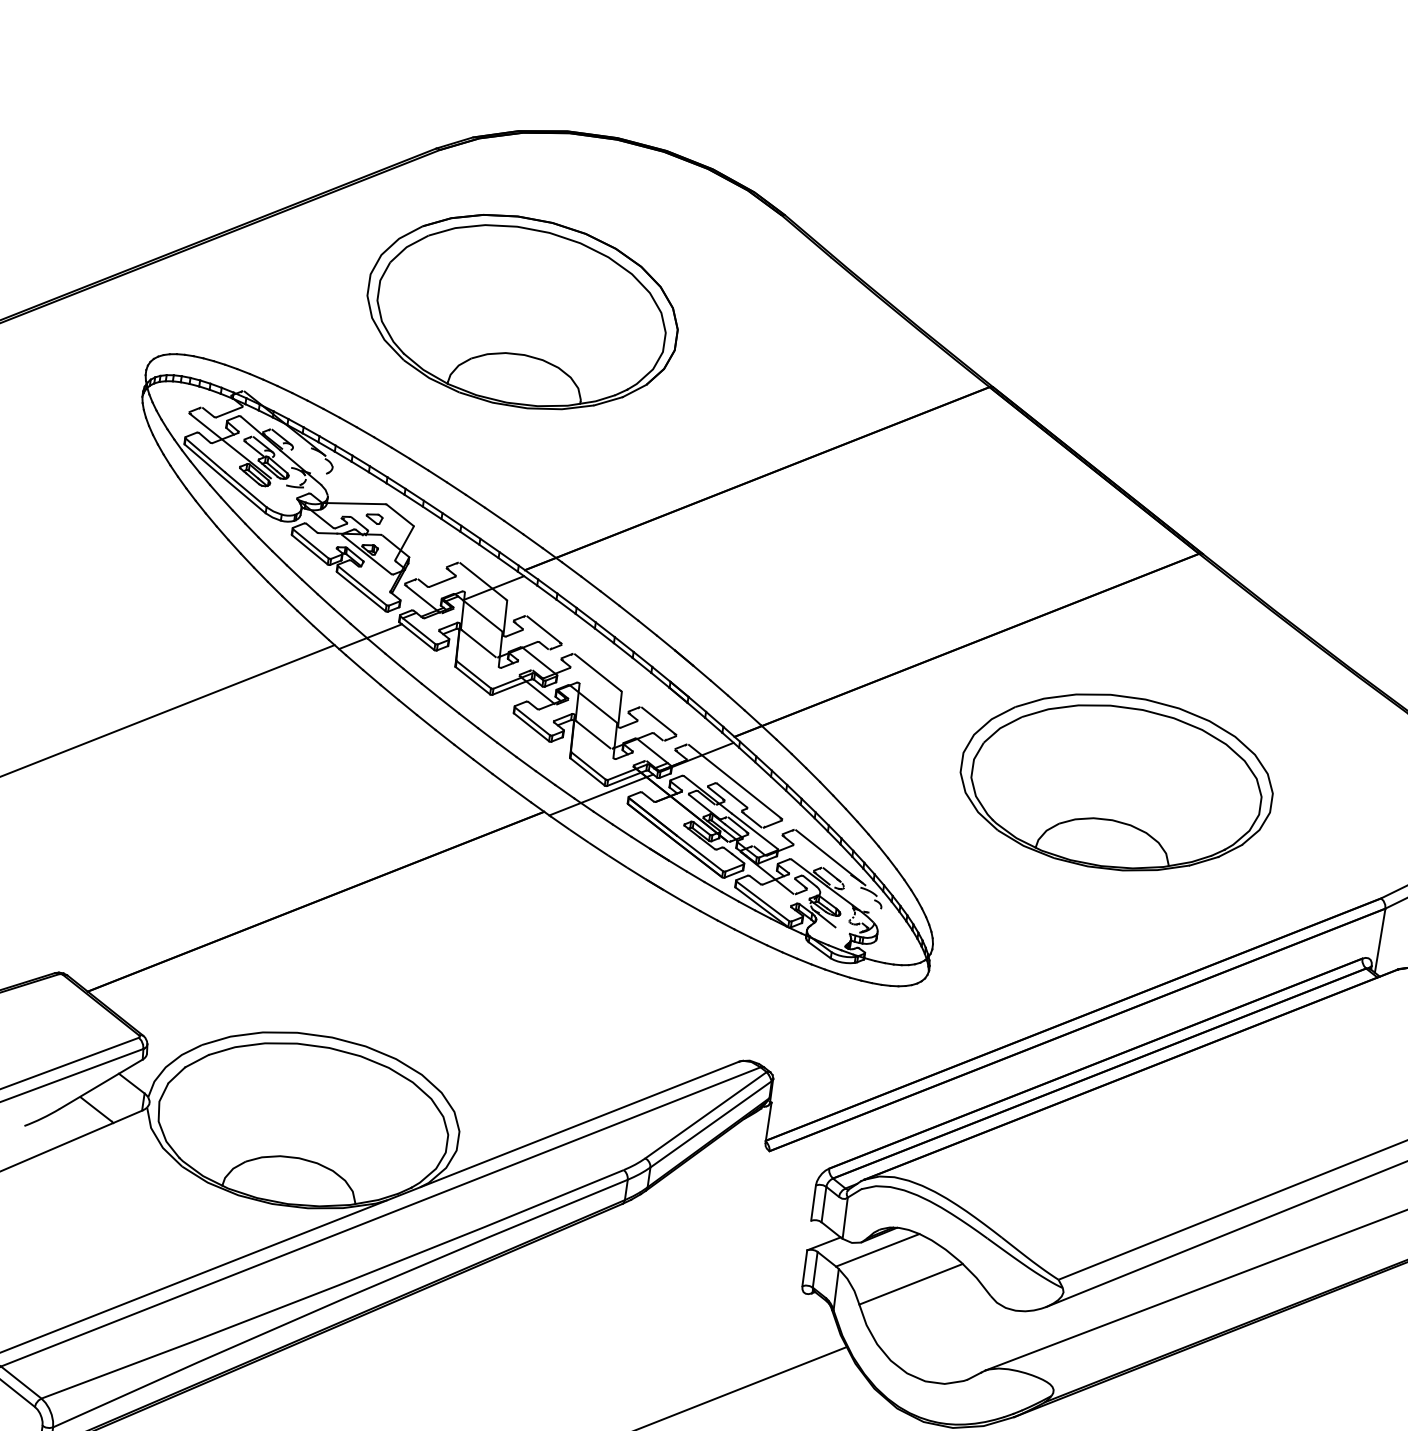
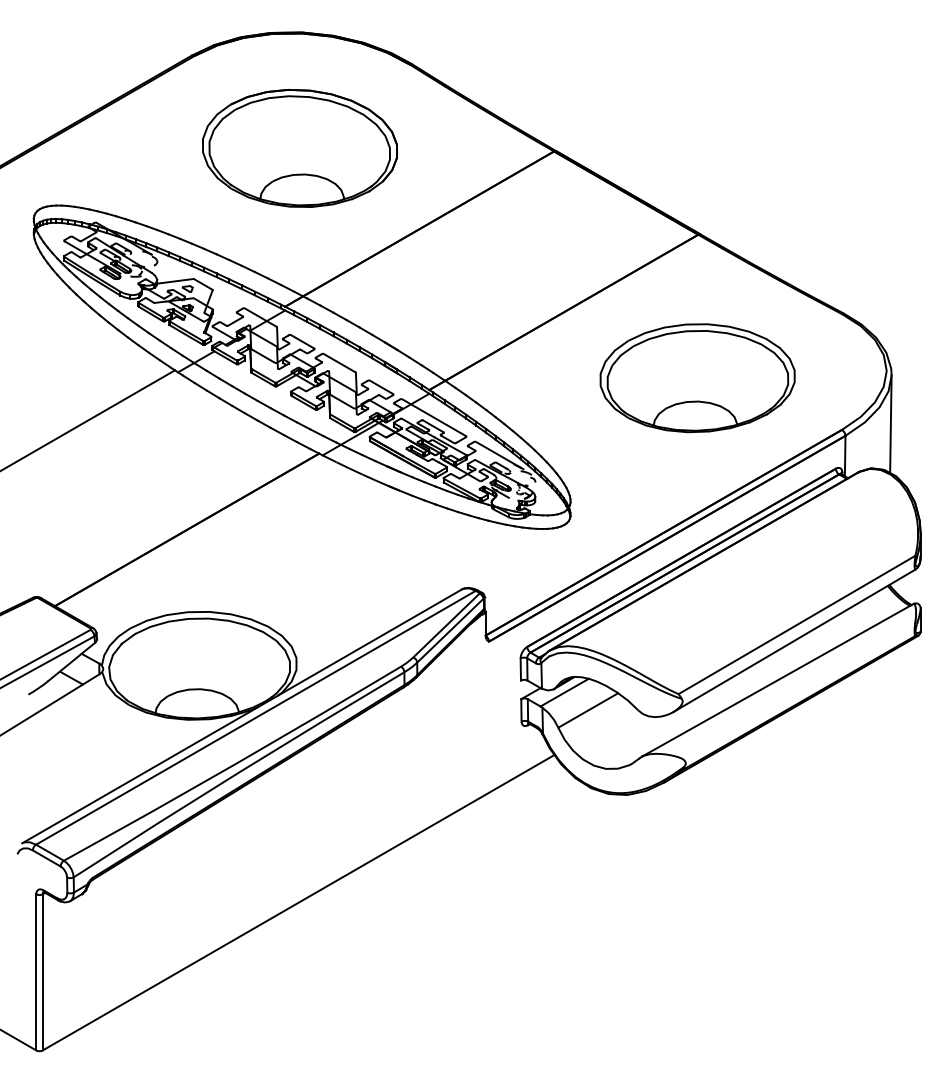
part: (522, 310) -> (299, 147), moved
part: (1116, 783) -> (697, 378), moved

